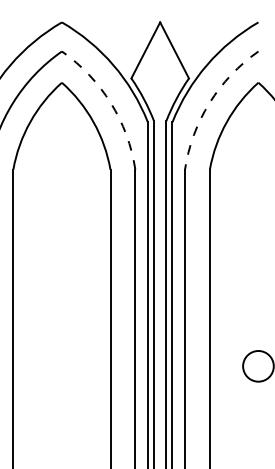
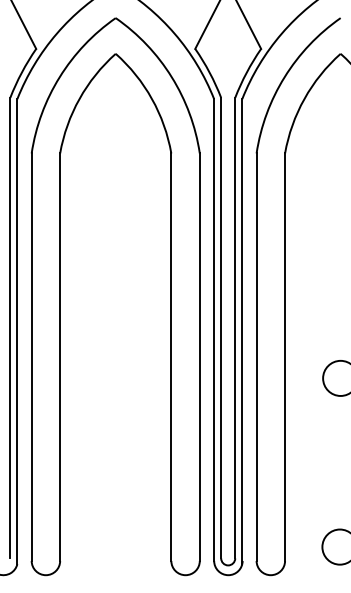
arc: (110, 103) -> (171, 77), dashed -> solid
arc: (209, 103) -> (284, 77), dashed -> solid

